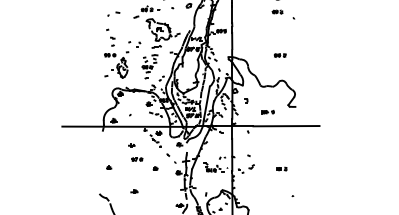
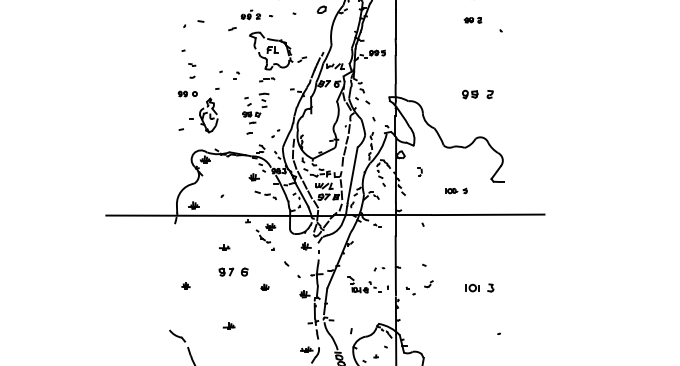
part: (279, 55) -> (476, 94), size x1.6
part: (137, 159) -> (234, 271), size x1.6
part: (281, 168) -> (479, 286), size x1.6

